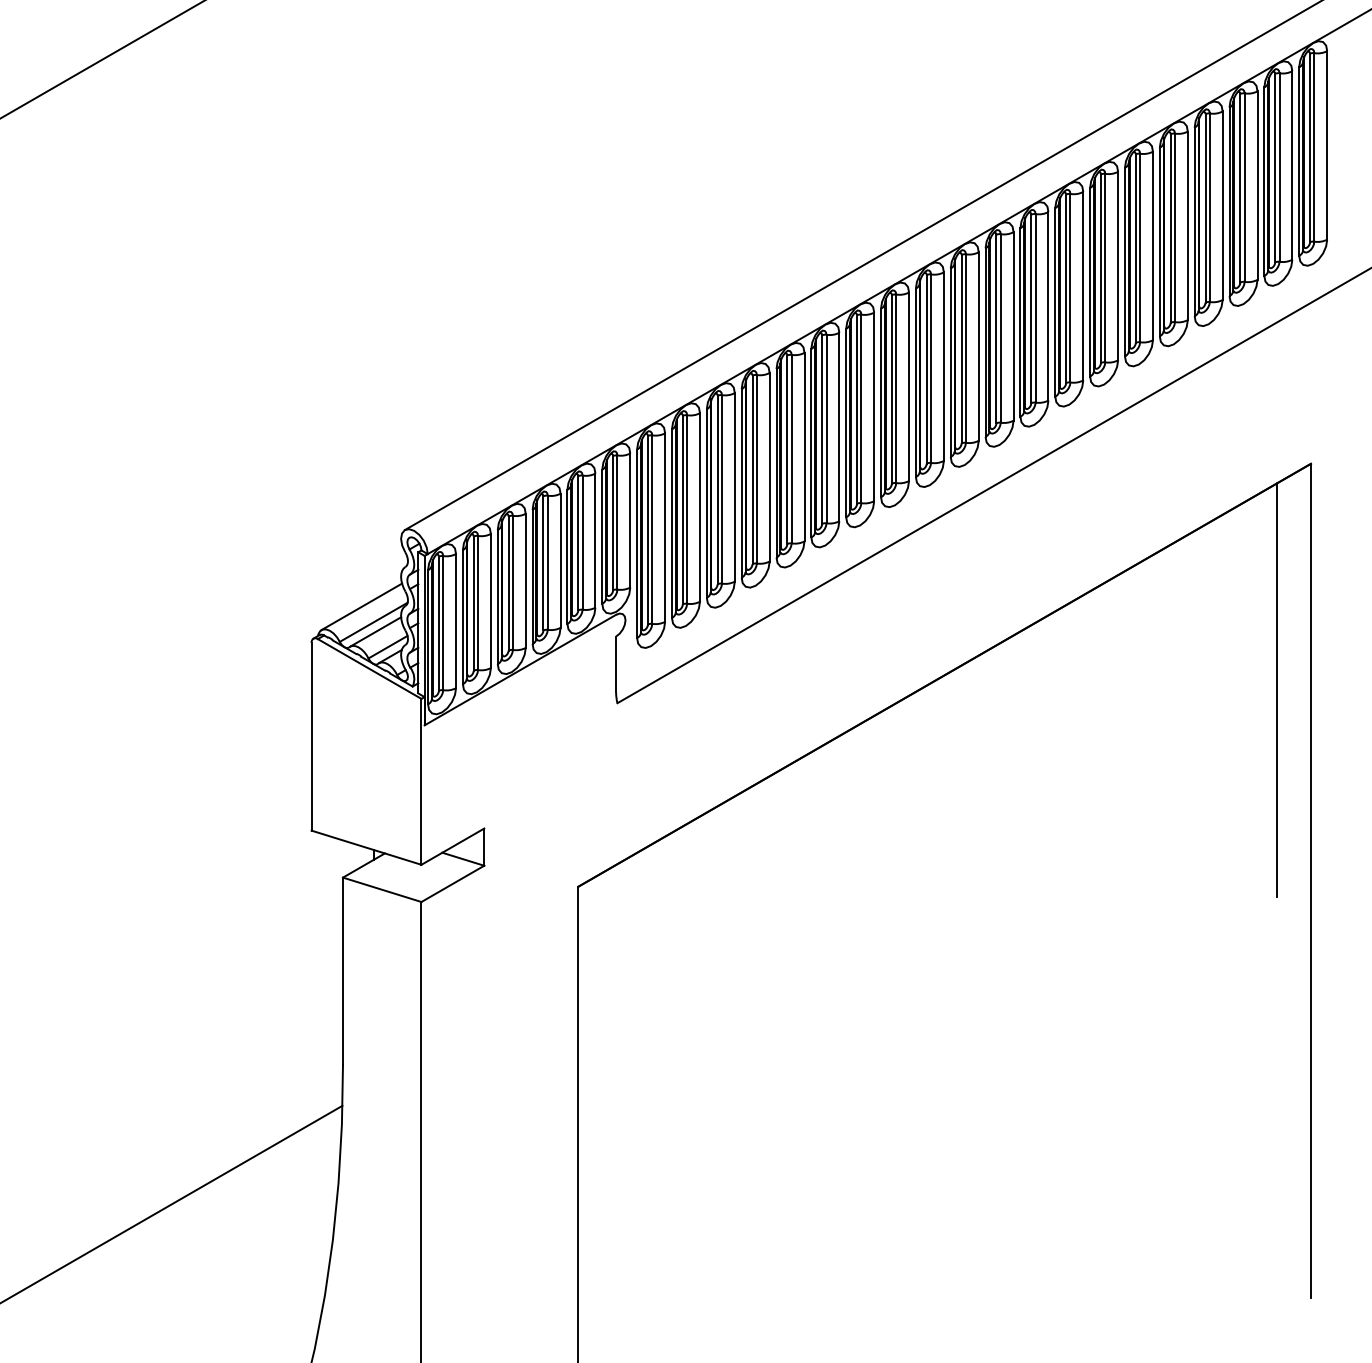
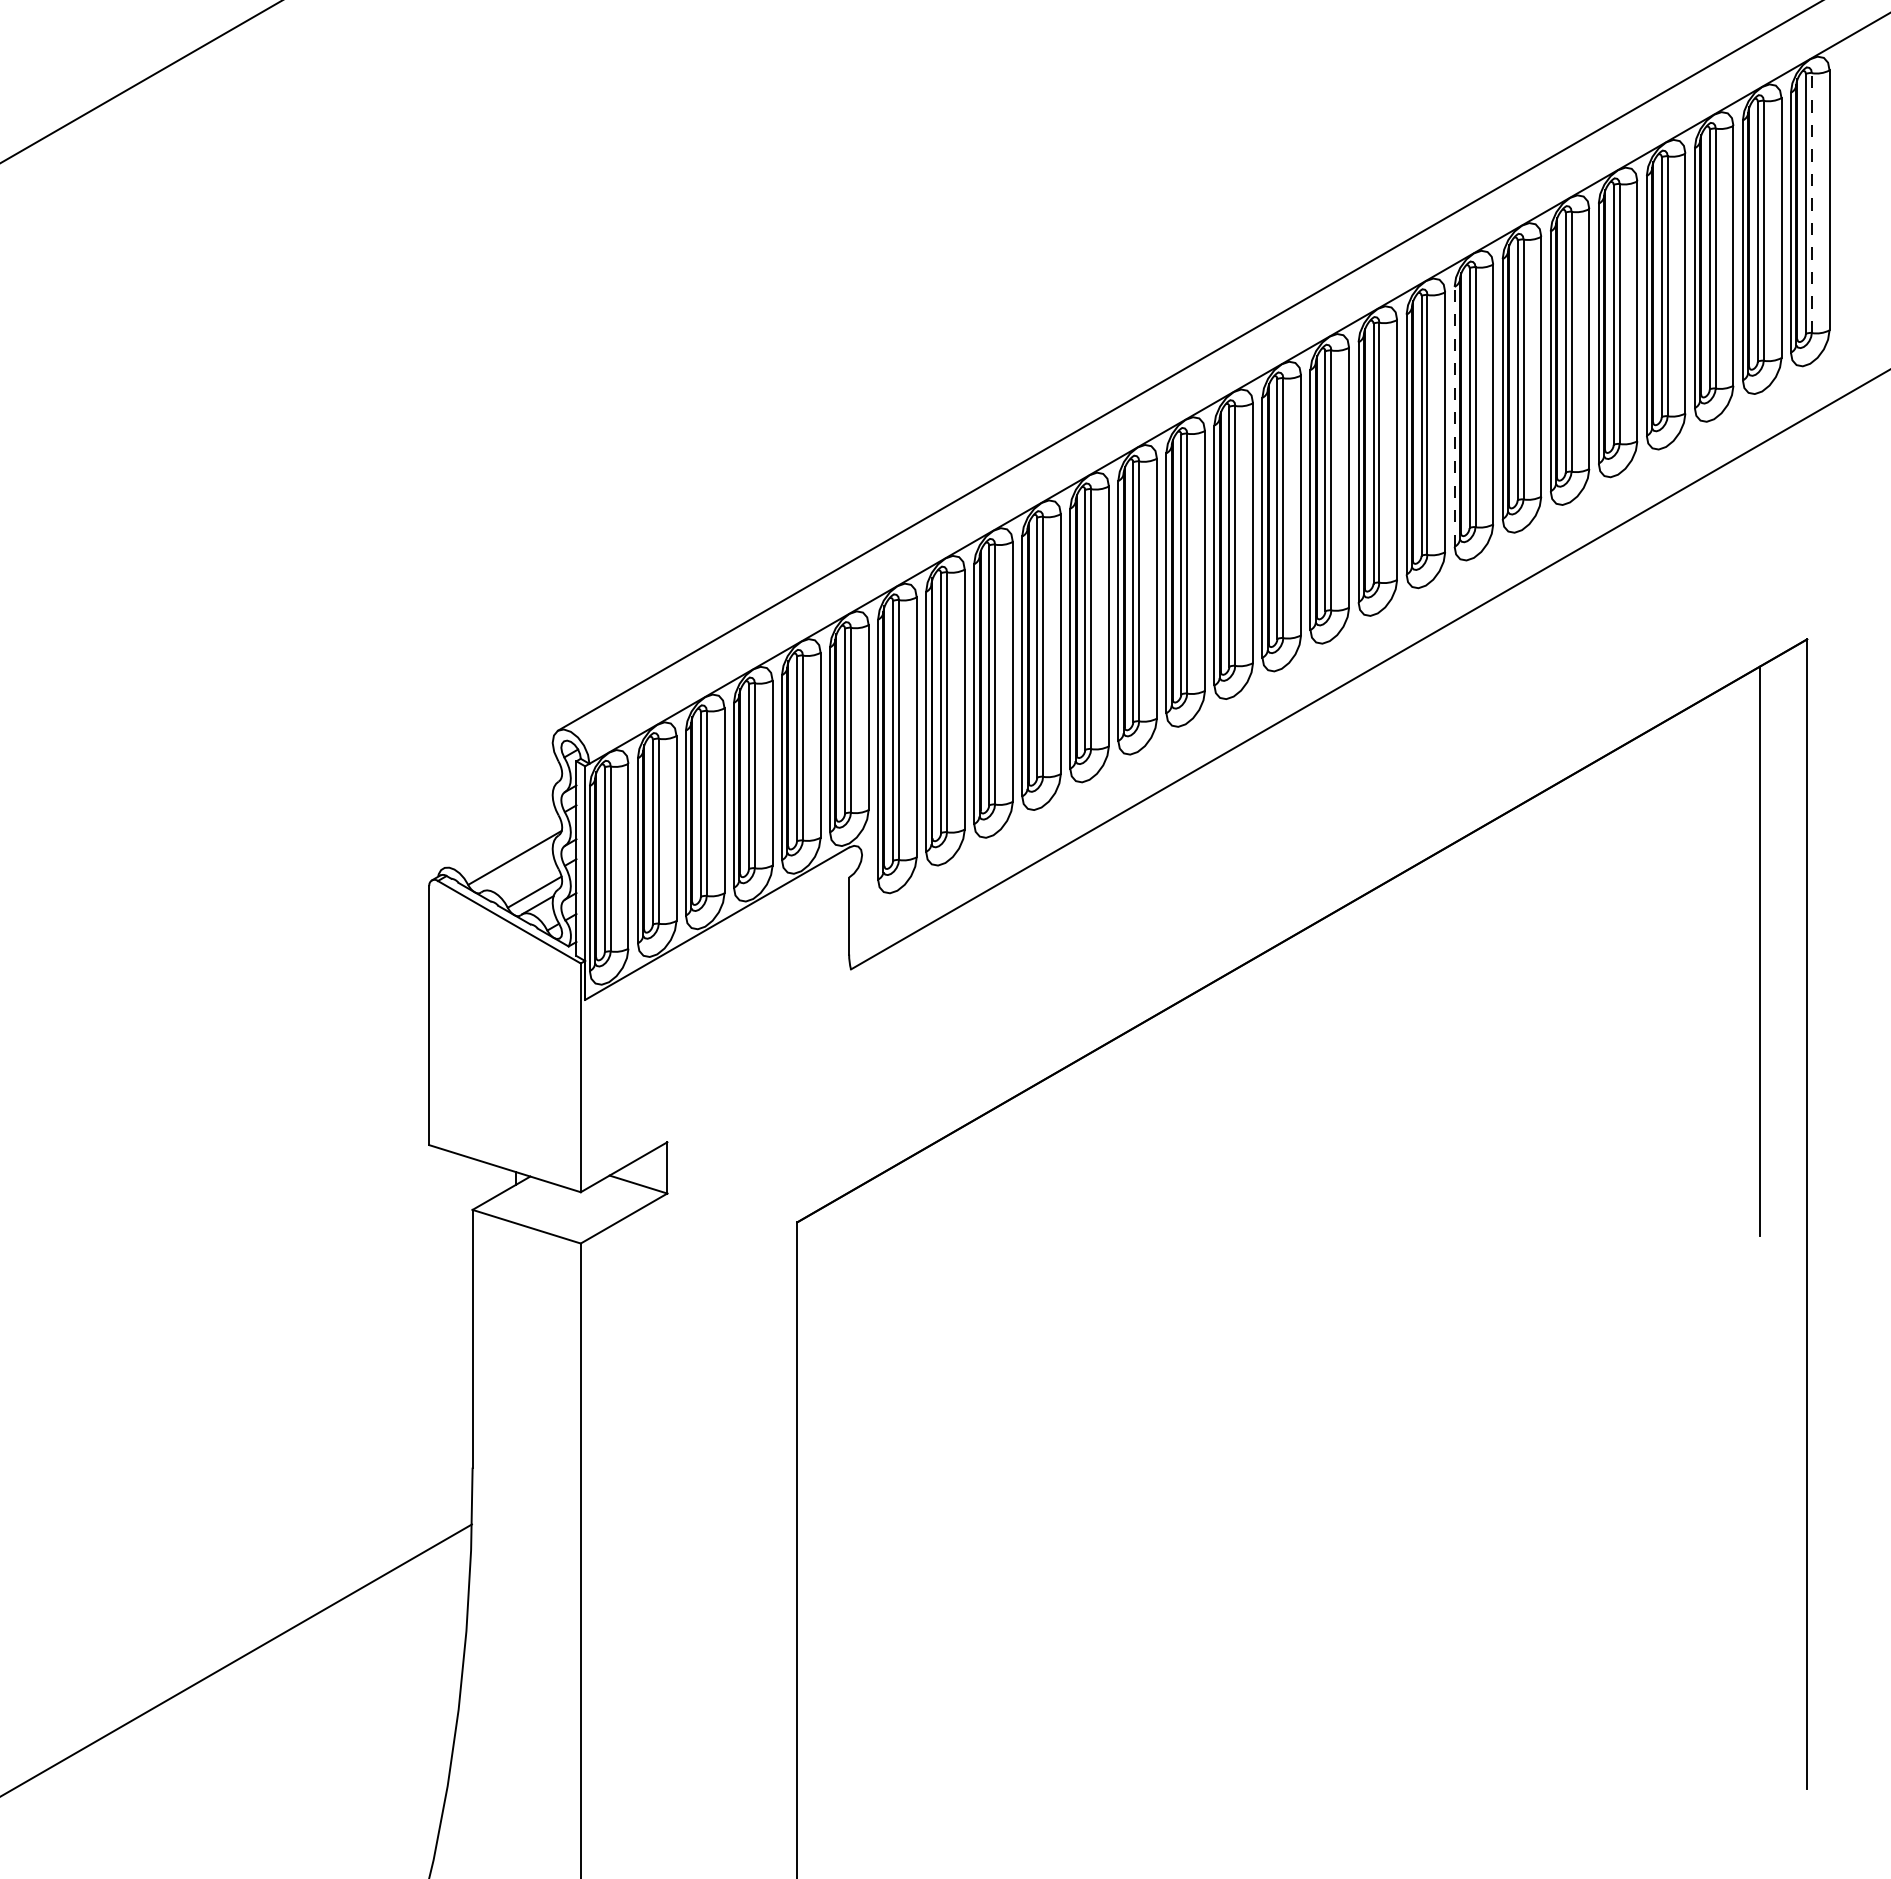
line: (1314, 147) -> (1811, 203), solid -> dashed
line: (1055, 302) -> (1454, 416), solid -> dashed
line: (361, 606) -> (498, 836), removed
line: (375, 631) -> (517, 870), removed

